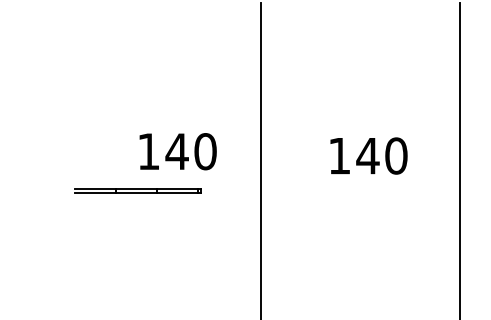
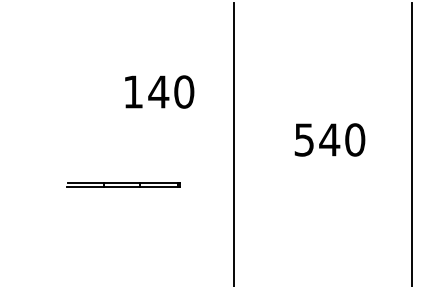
text: (177, 151) -> (159, 91), moved
text: (338, 155) -> (303, 139), 140 -> 540
part: (137, 190) -> (123, 184), moved

